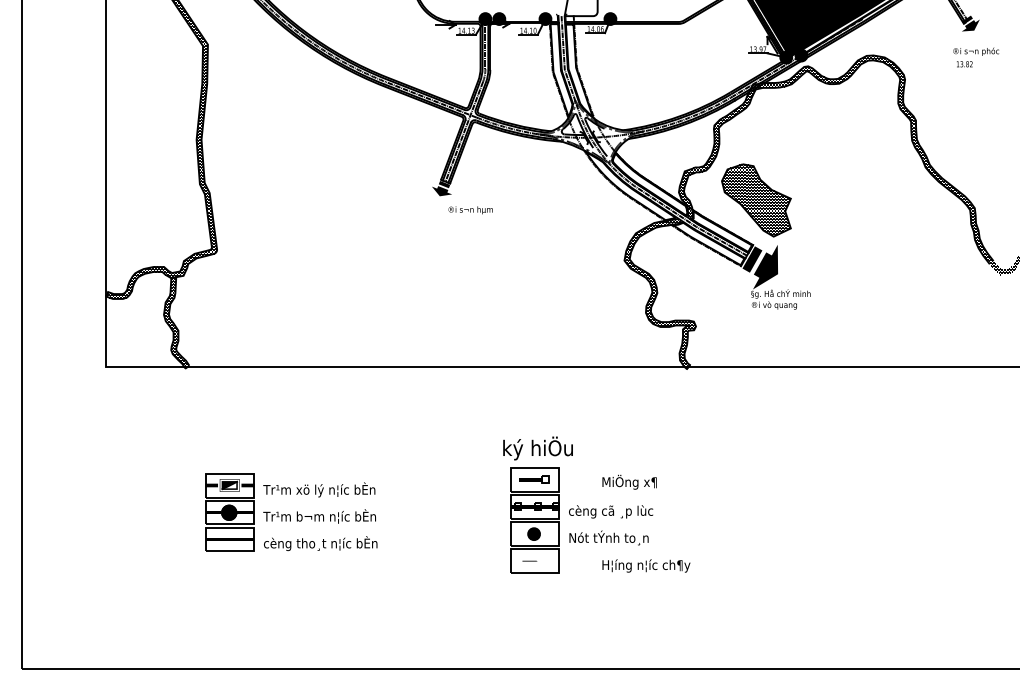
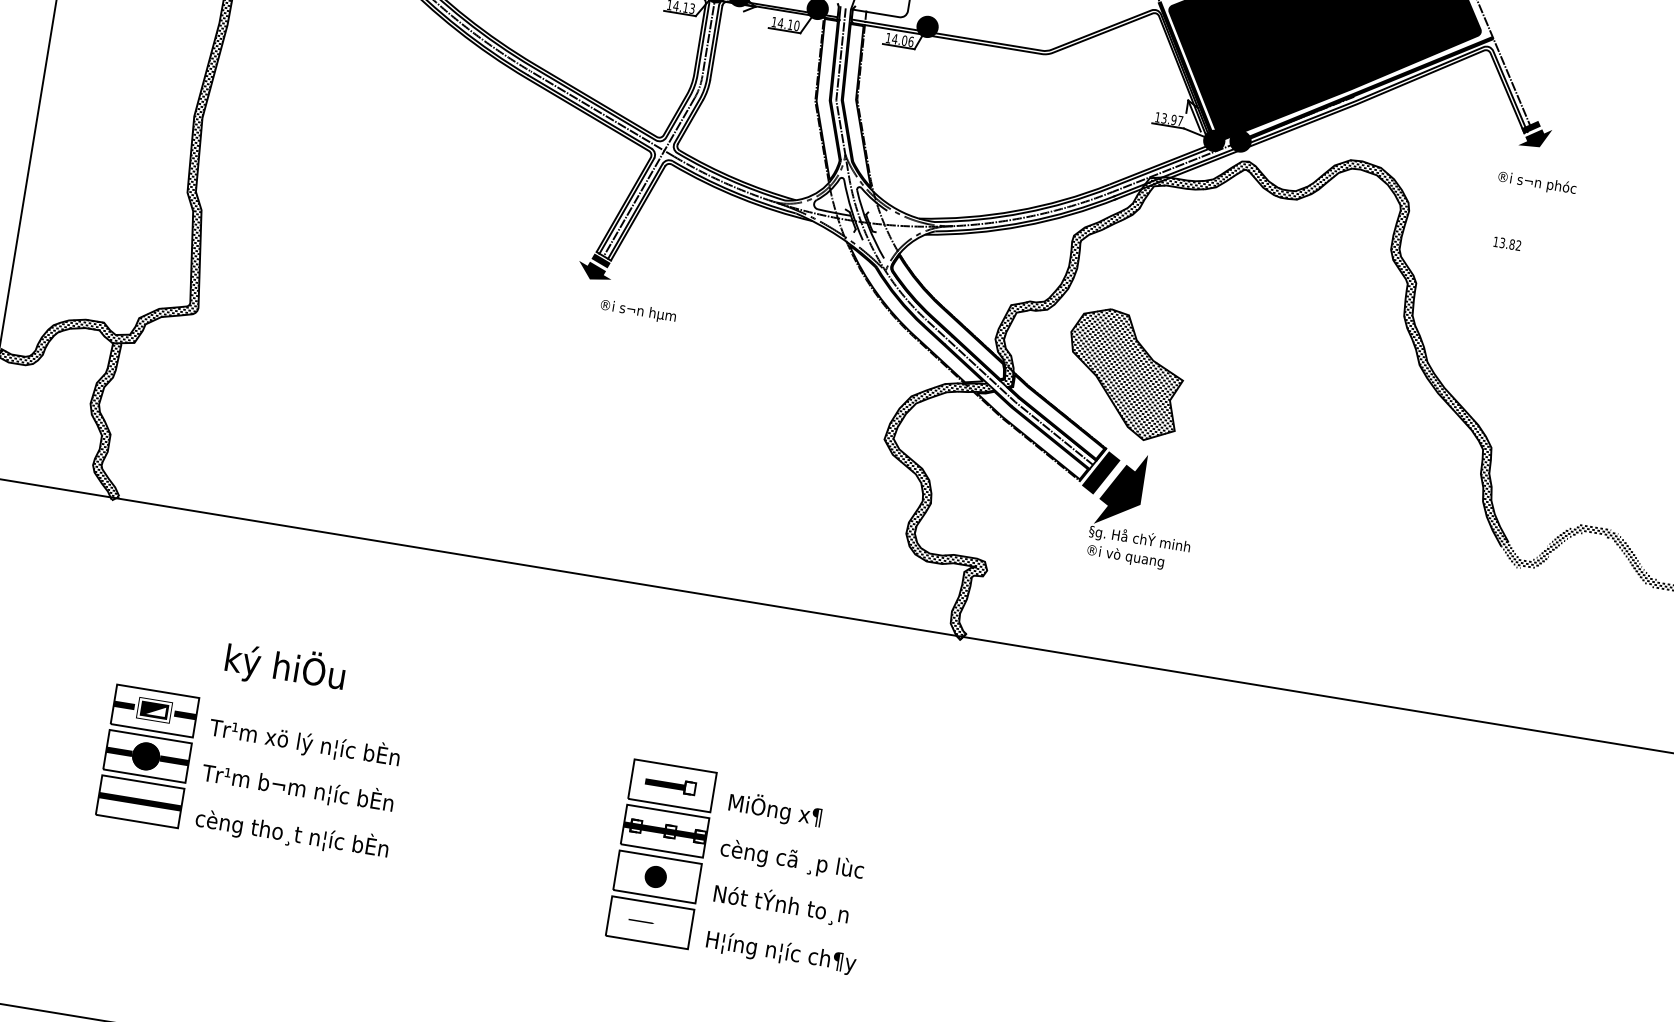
text: (964, 64) -> (1506, 244), moved
text: (537, 448) -> (284, 667), moved
text: (629, 481) -> (775, 808), moved
text: (646, 565) -> (781, 951), moved

